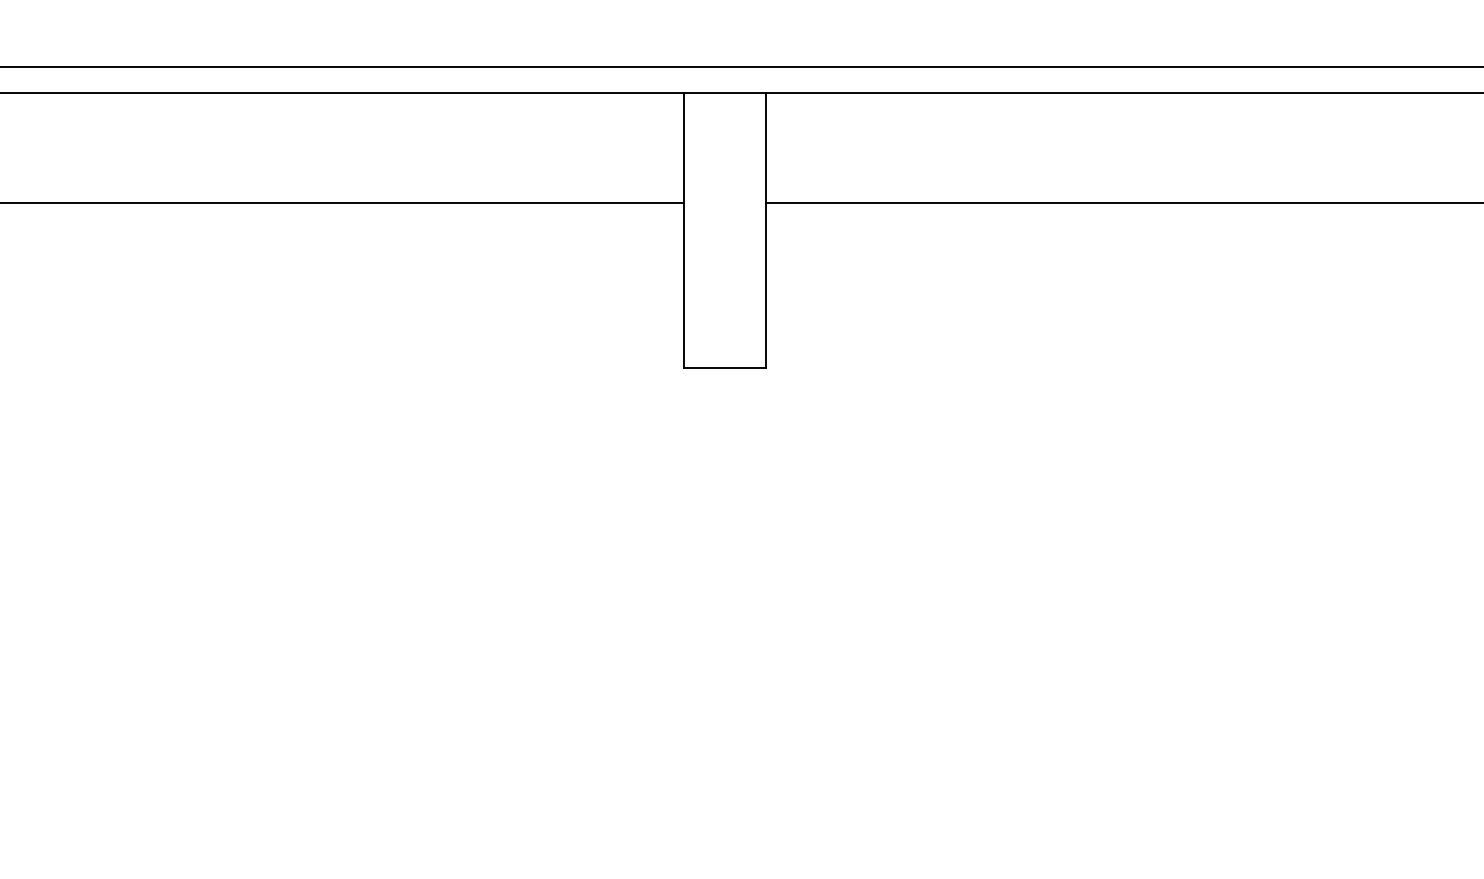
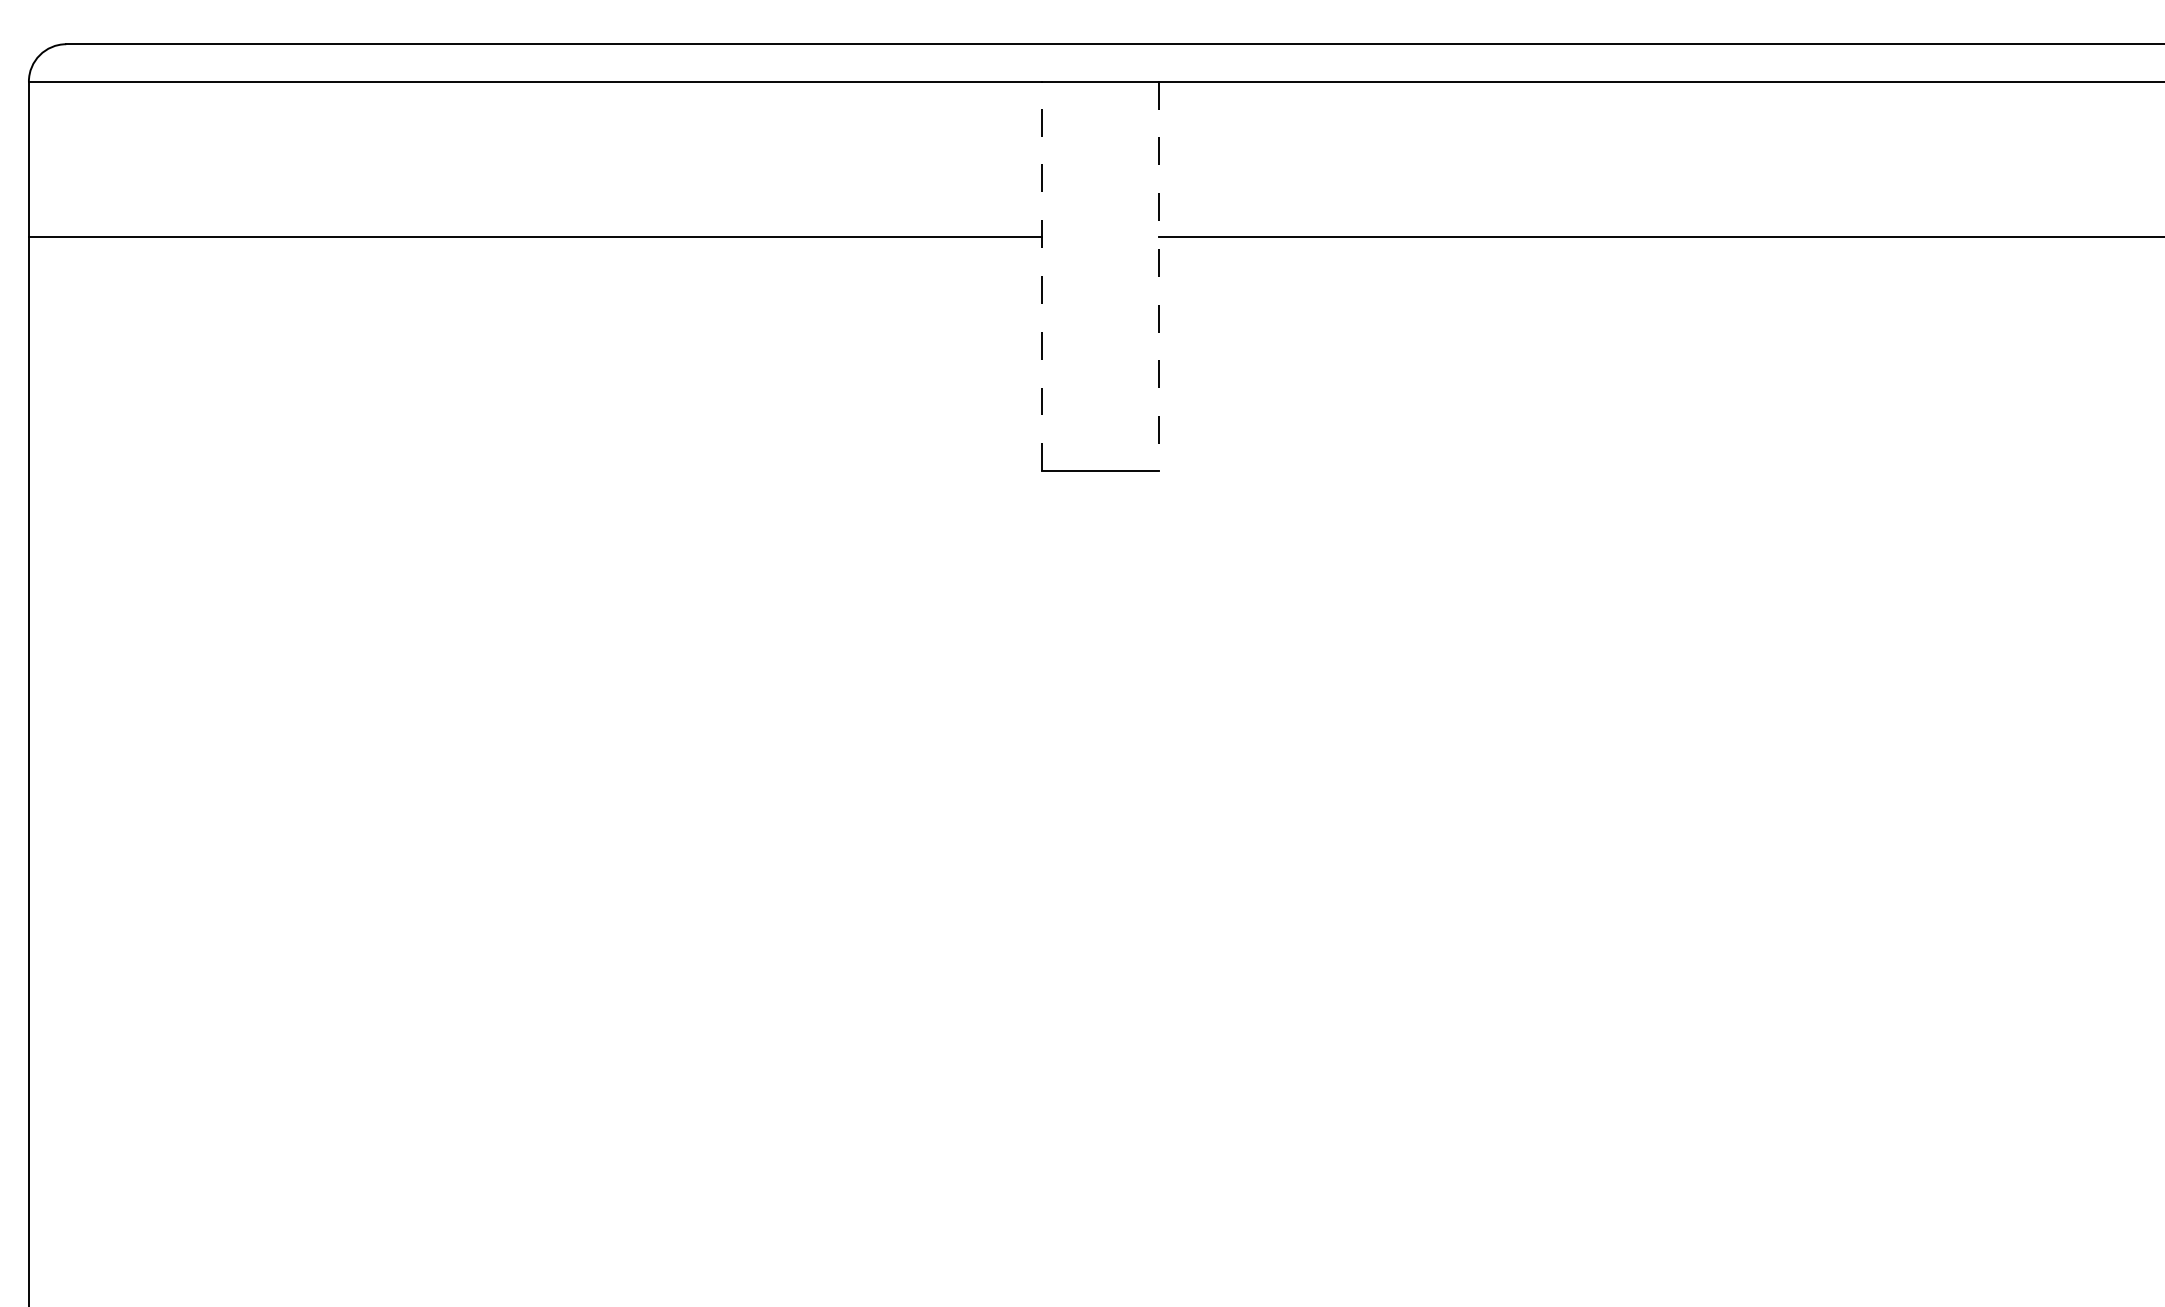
line: (683, 230) -> (1041, 276), solid -> dashed
line: (766, 230) -> (1159, 276), solid -> dashed

